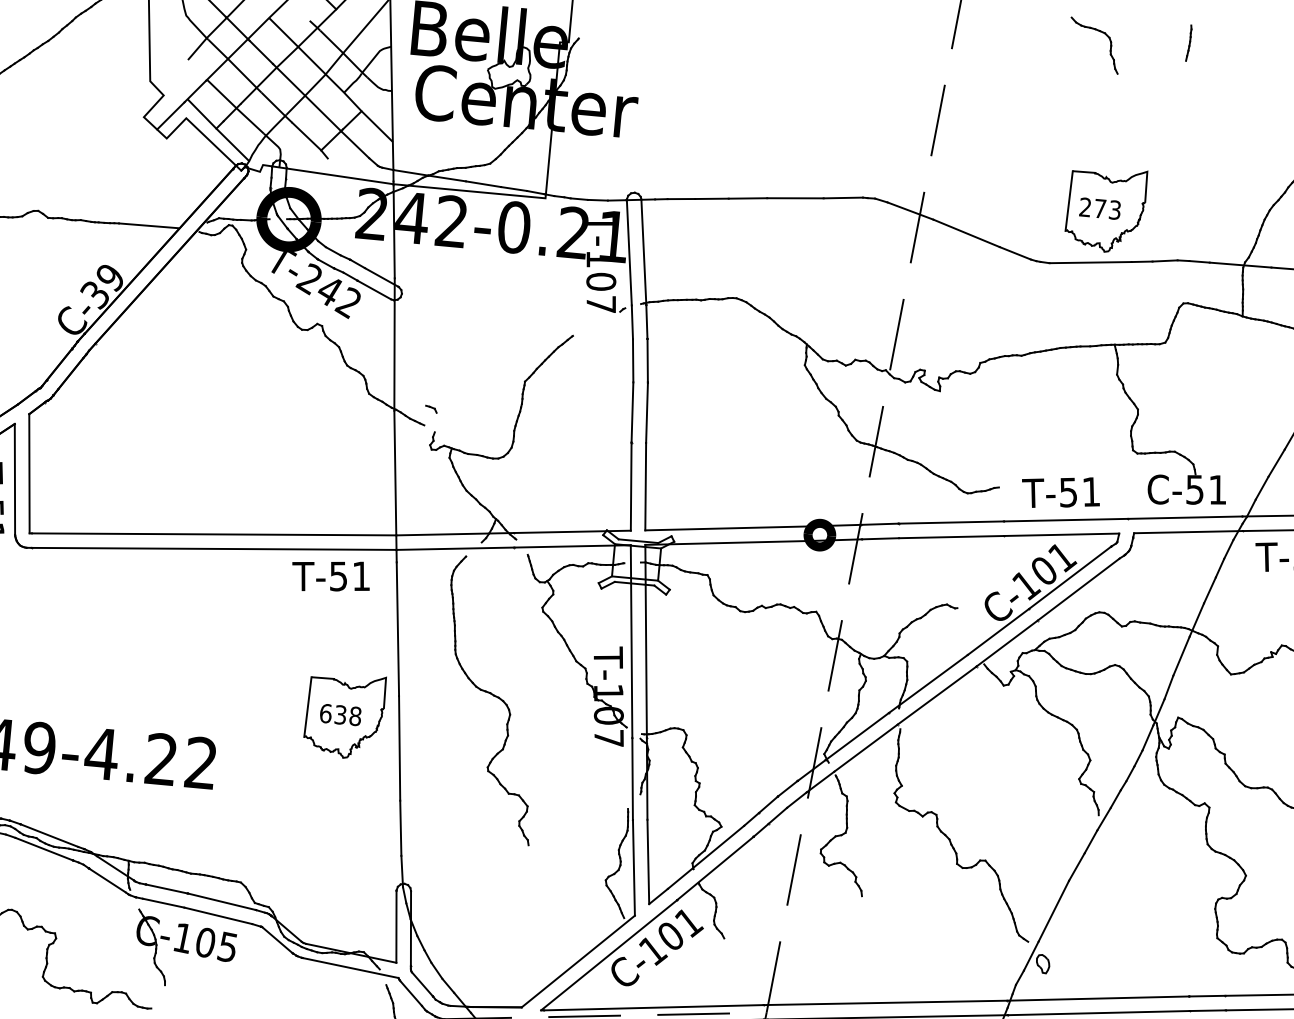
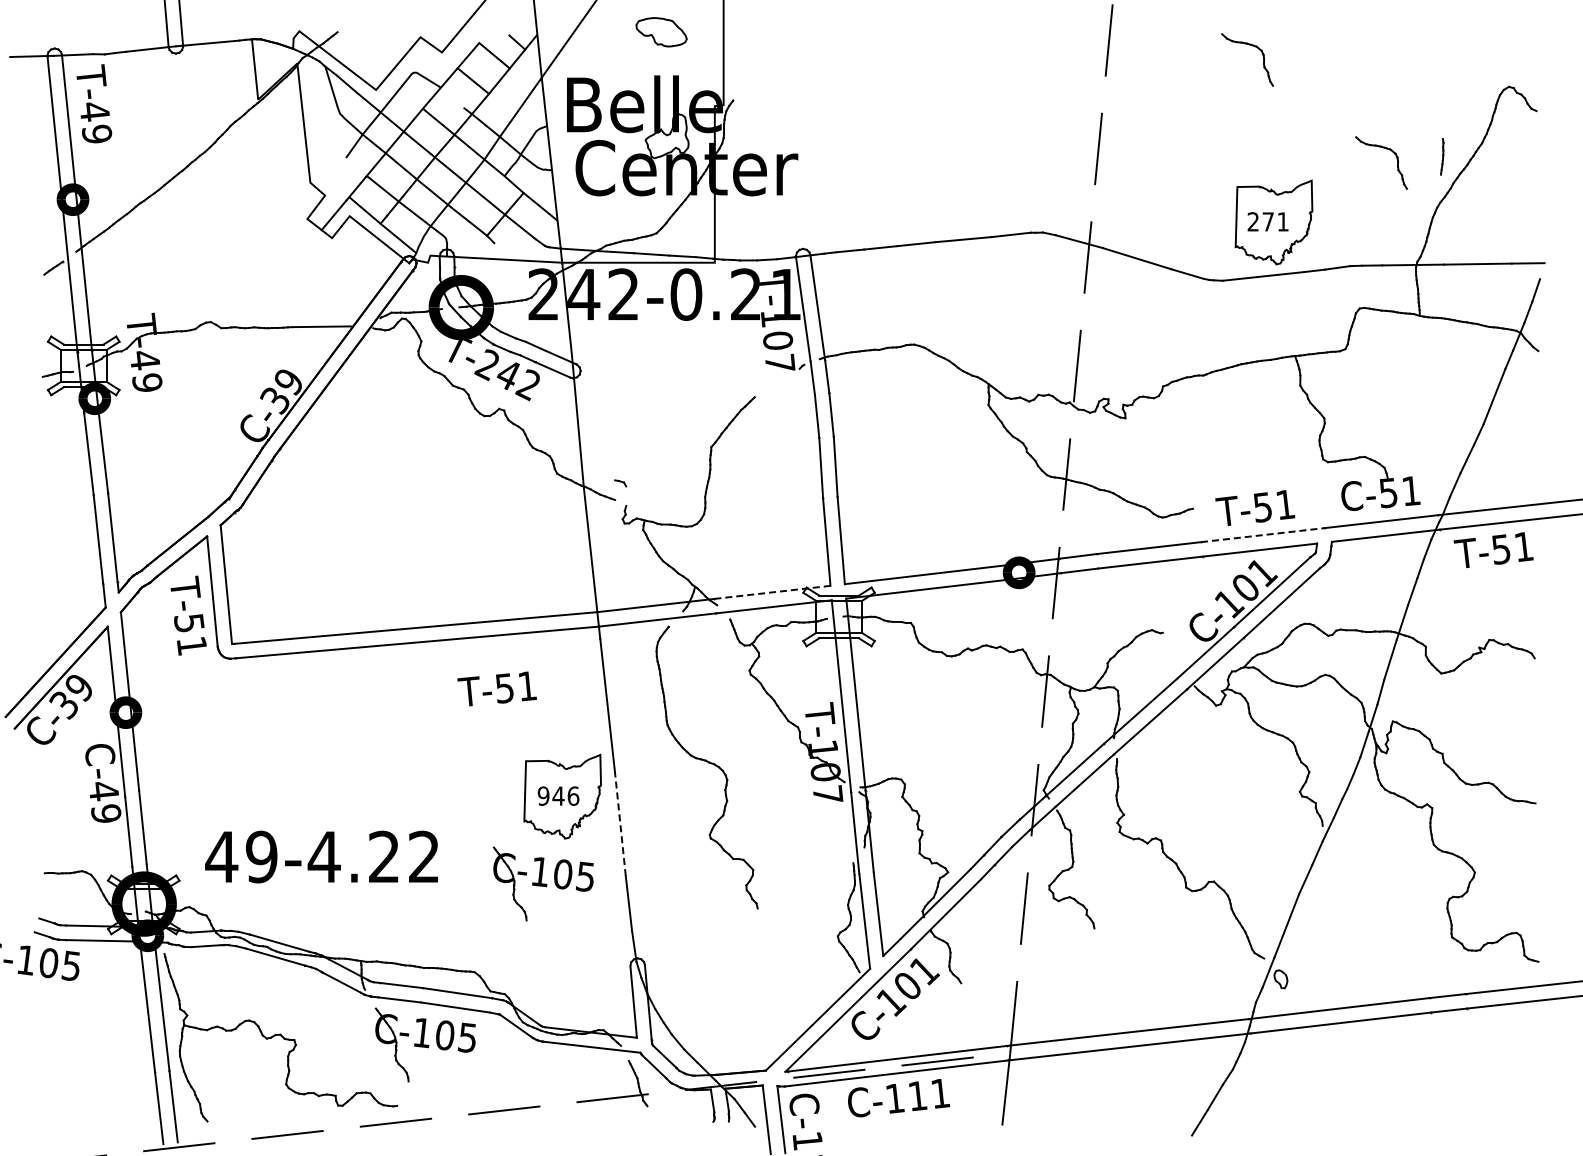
line: (1189, 42) -> (1442, 156), moved
part: (1224, 147) -> (1386, 149), added
text: (1114, 209) -> (1282, 221), 273 -> 271
line: (1066, 520) -> (1263, 535), solid -> dashed
line: (572, 531) -> (772, 592), solid -> dashed
text: (330, 575) -> (496, 688), moved
text: (340, 714) -> (558, 795), 638 -> 946
line: (399, 747) -> (620, 823), solid -> dashed
part: (316, 800) -> (542, 883), added

